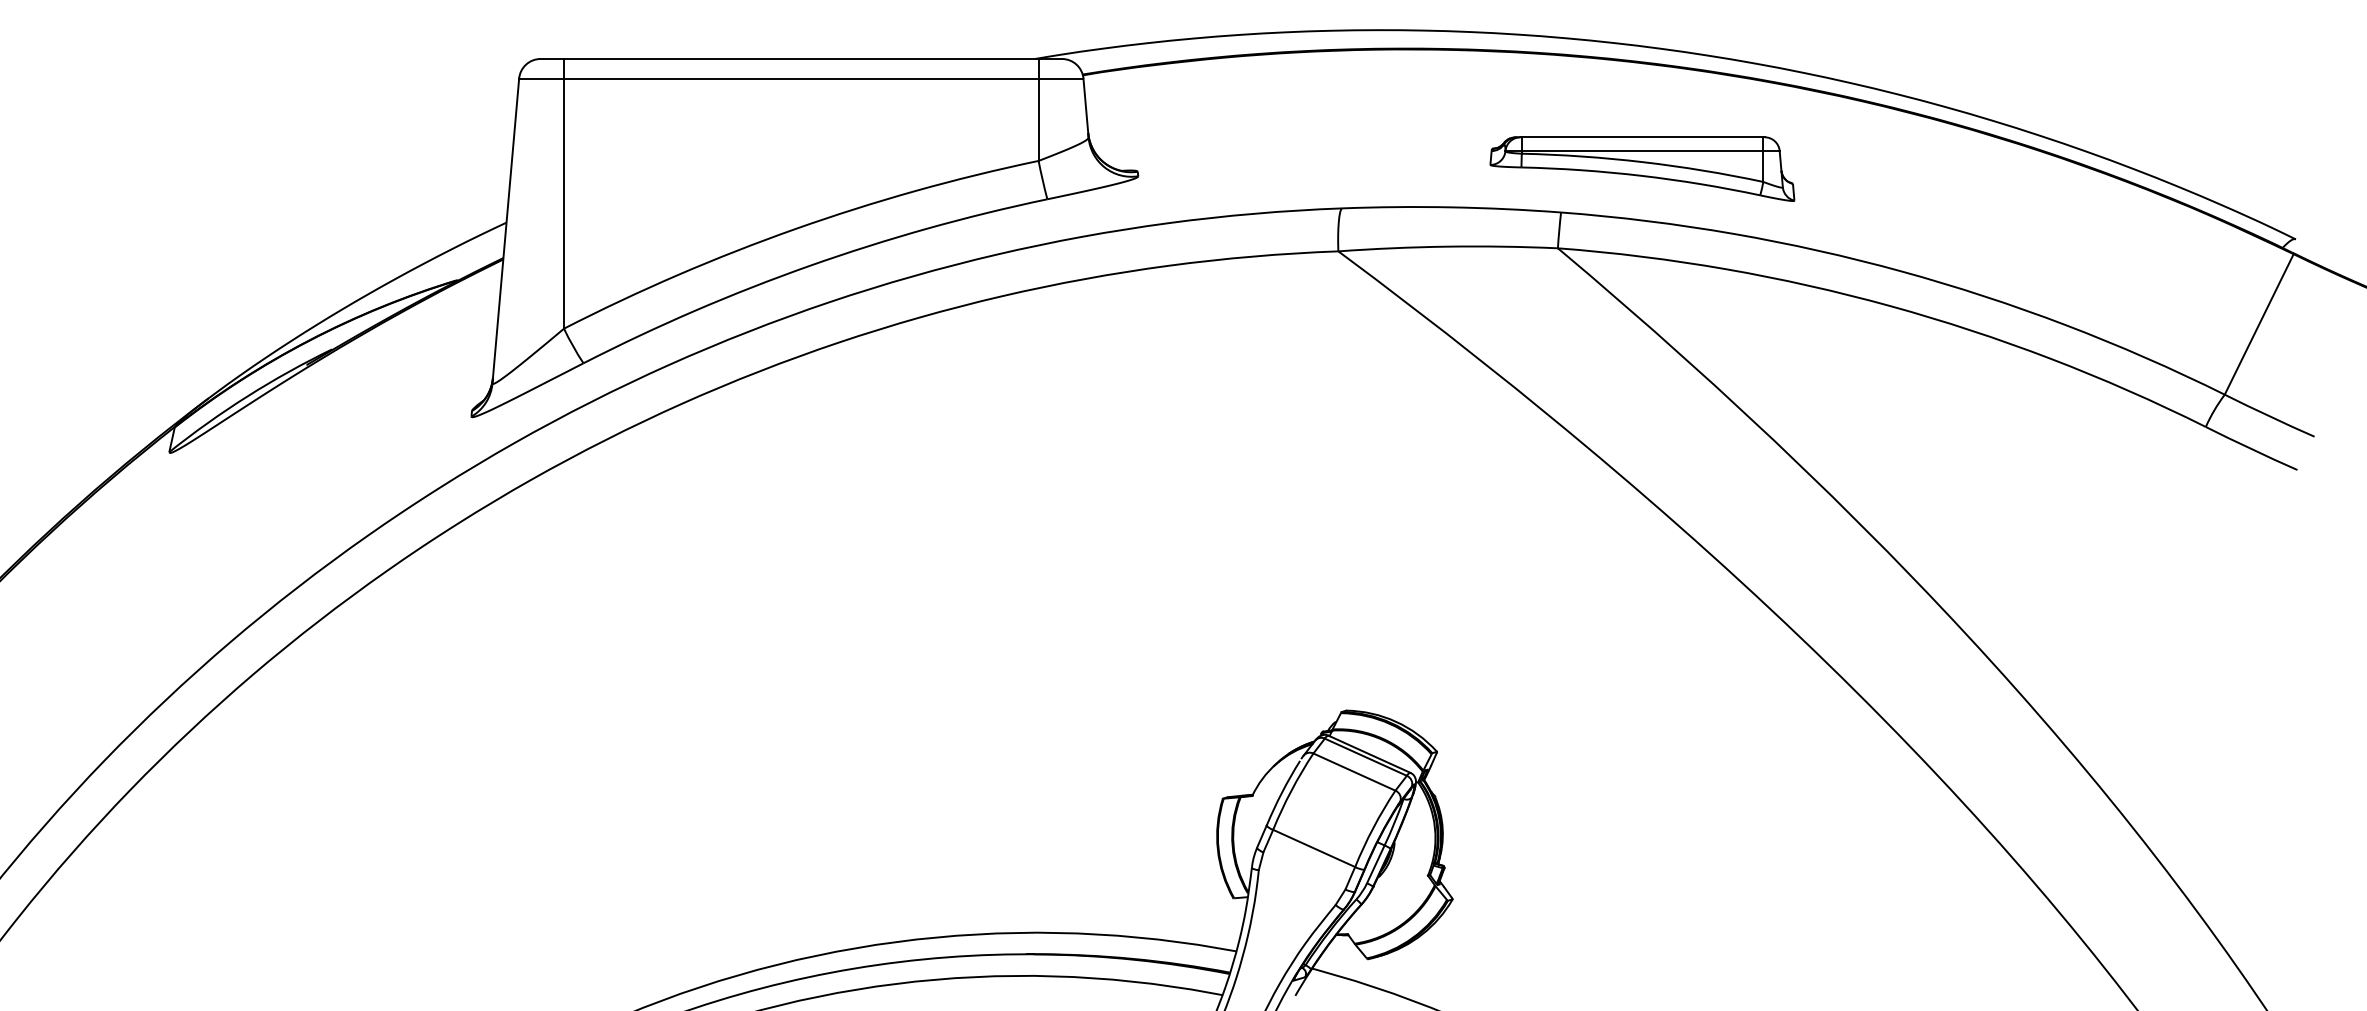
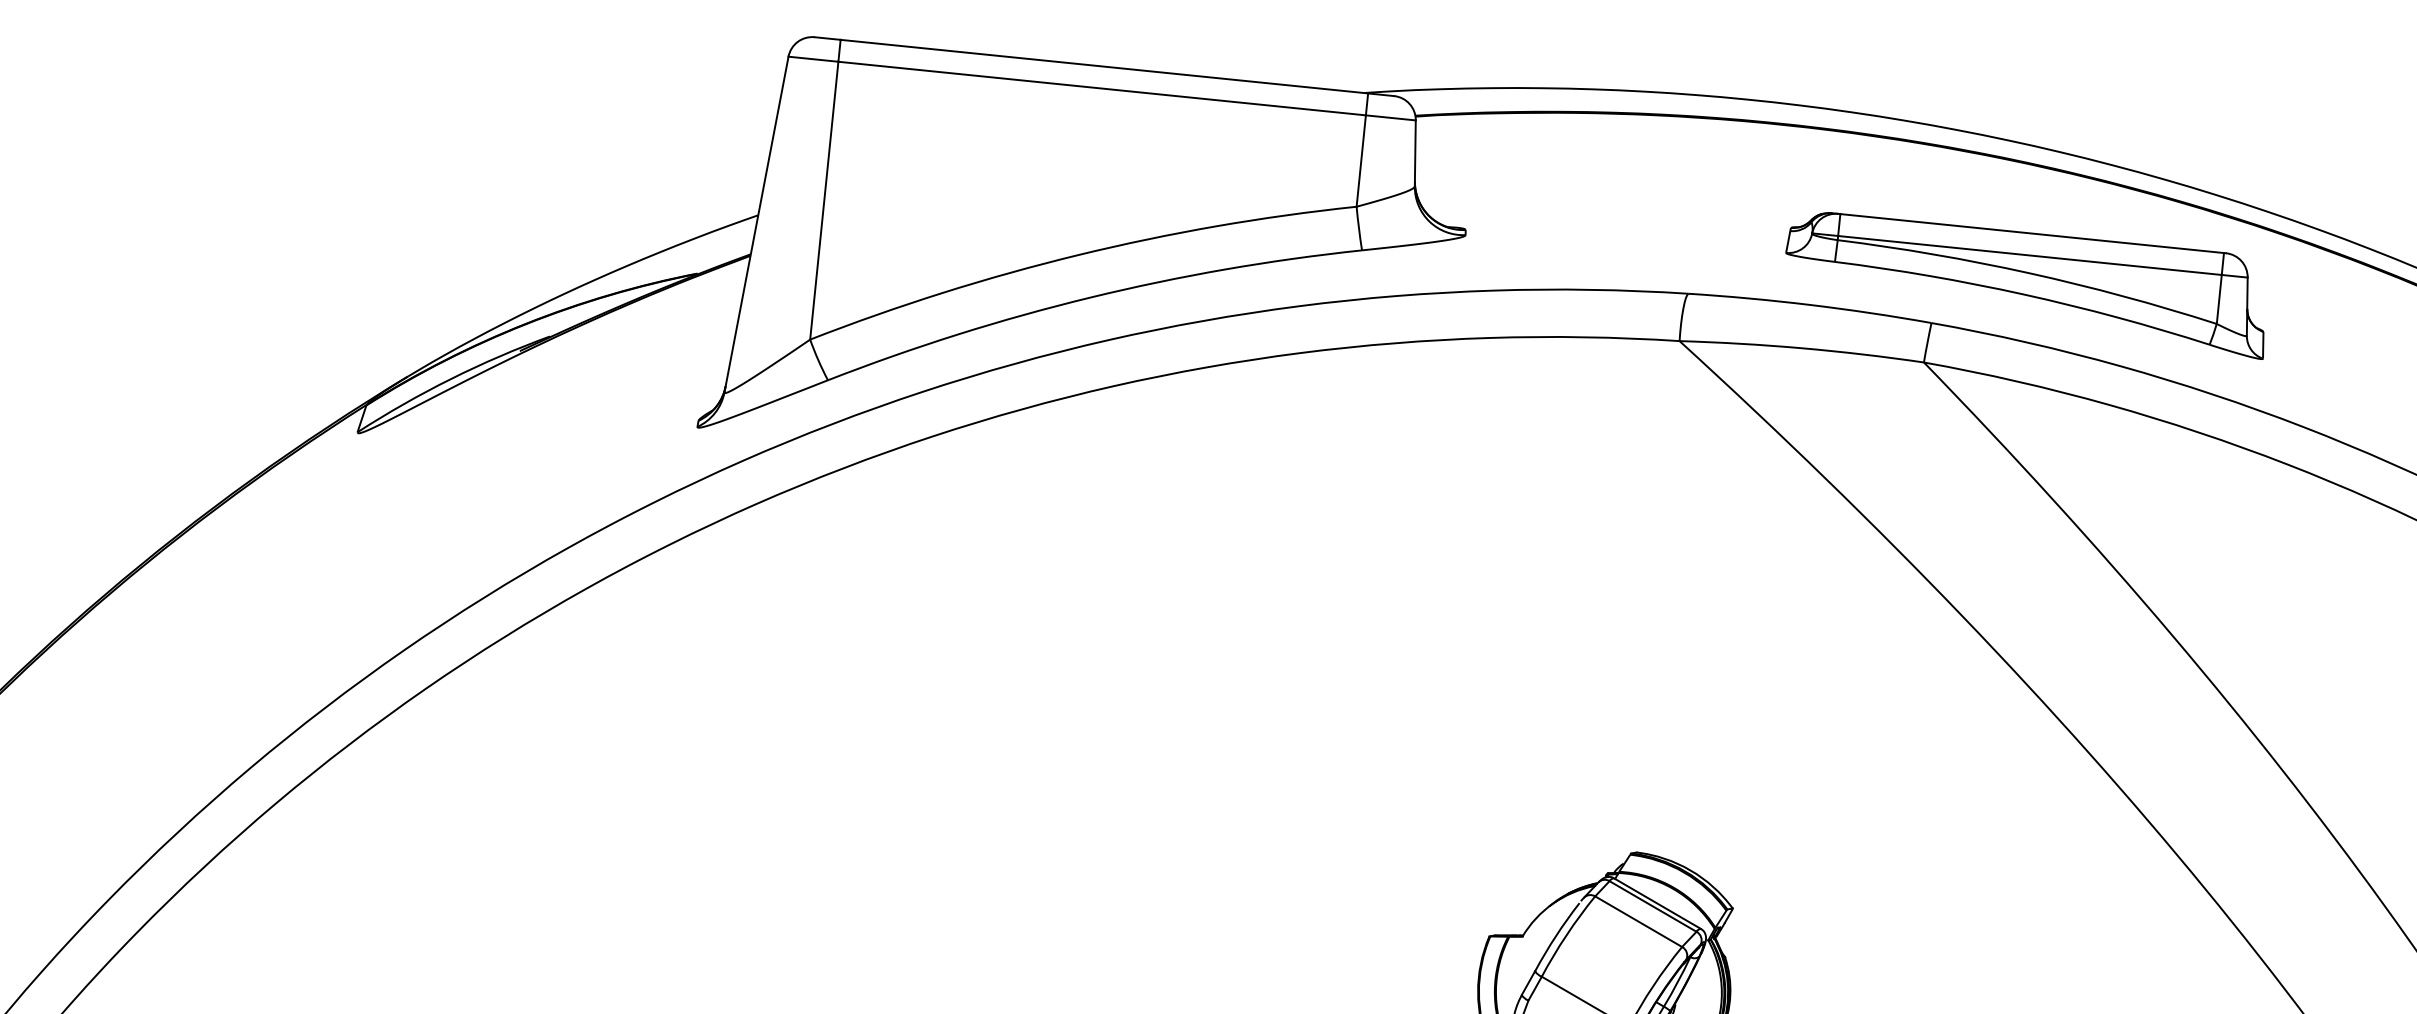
part: (1642, 168) -> (2026, 283), size x1.43

